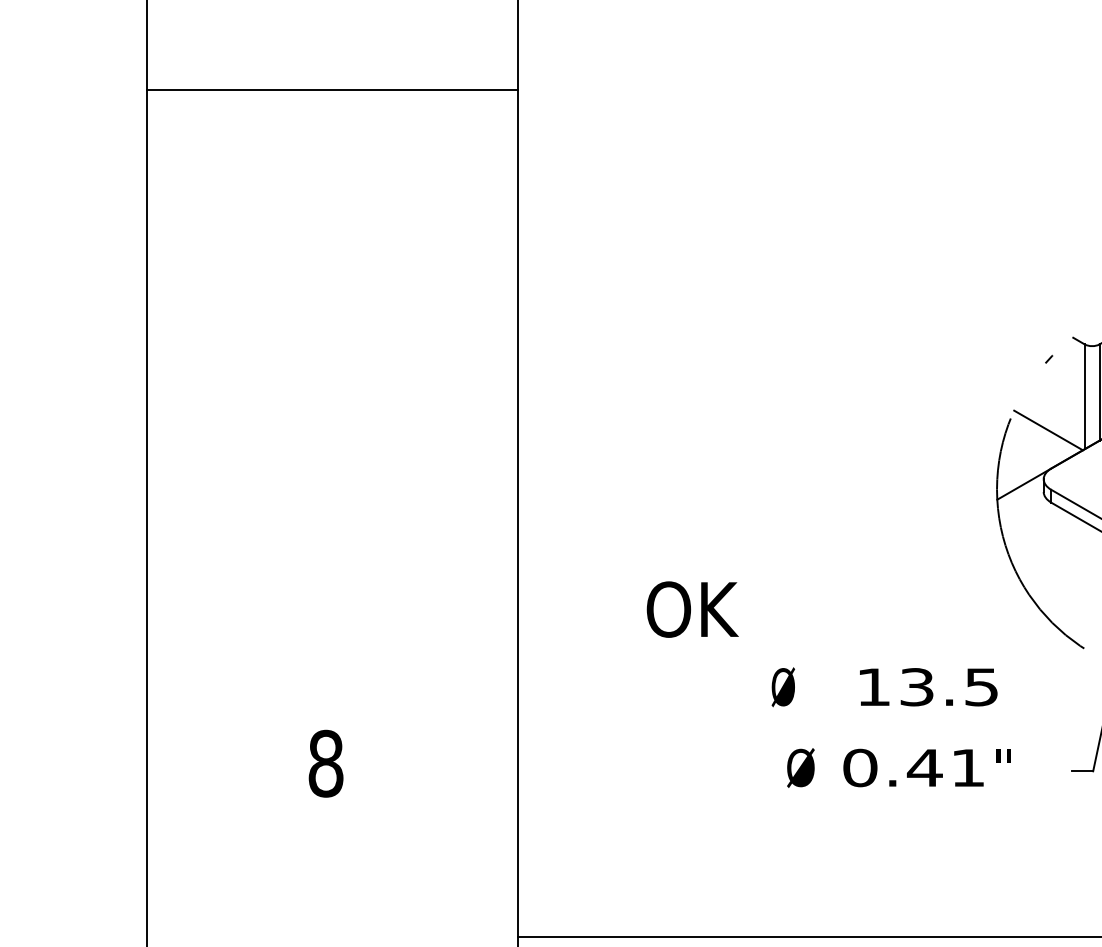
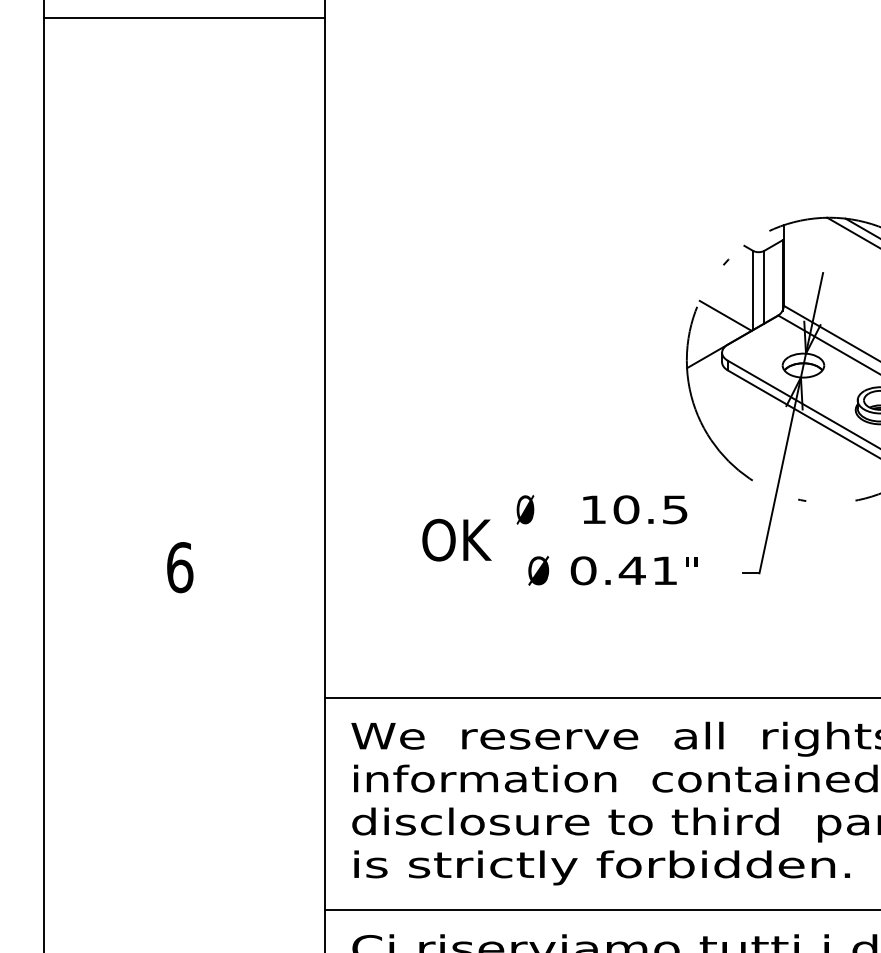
line: (331, 89) -> (184, 17), moved
text: (692, 608) -> (456, 539), moved
text: (917, 686) -> (626, 509), 13.5 -> 10.5
text: (326, 763) -> (180, 567), 8 -> 6

